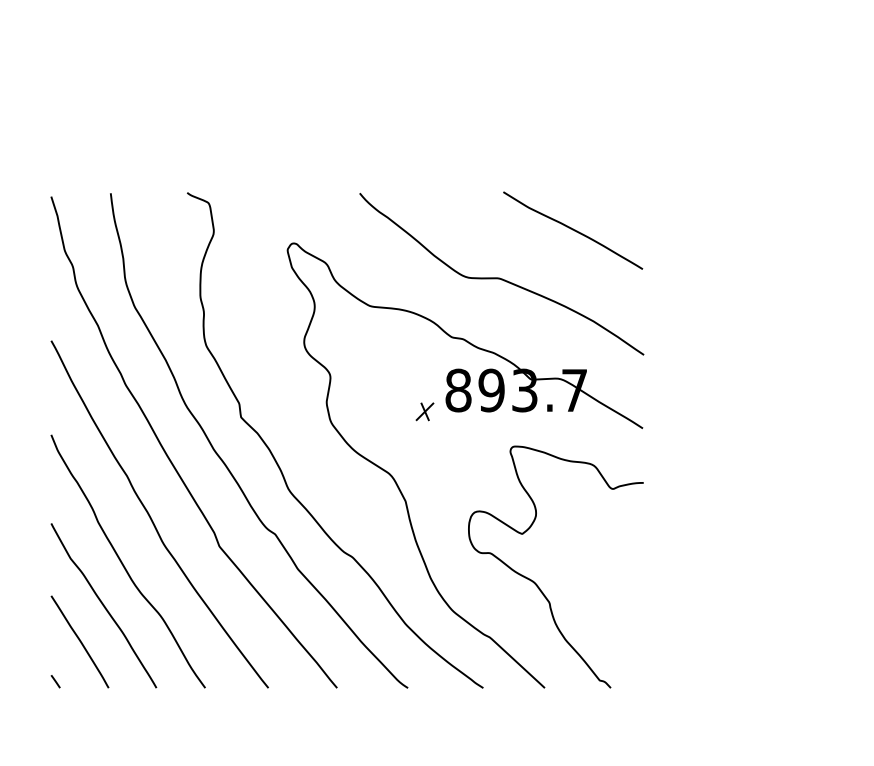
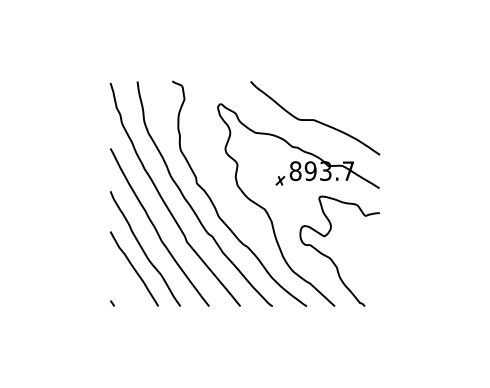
line: (572, 230) -> (347, 98), removed
line: (79, 642) -> (123, 285), removed

